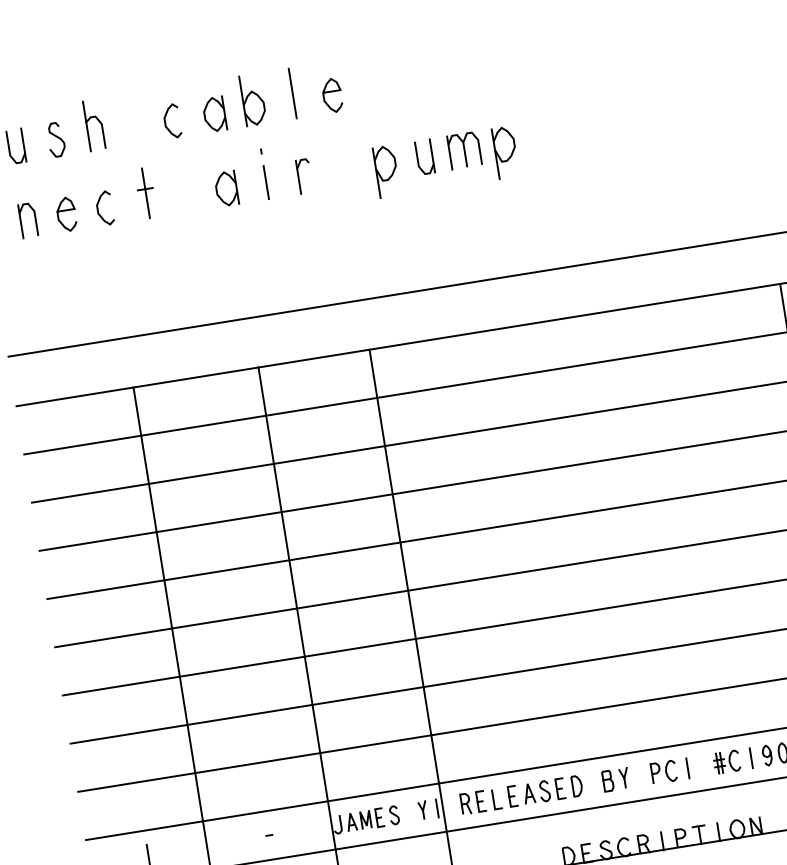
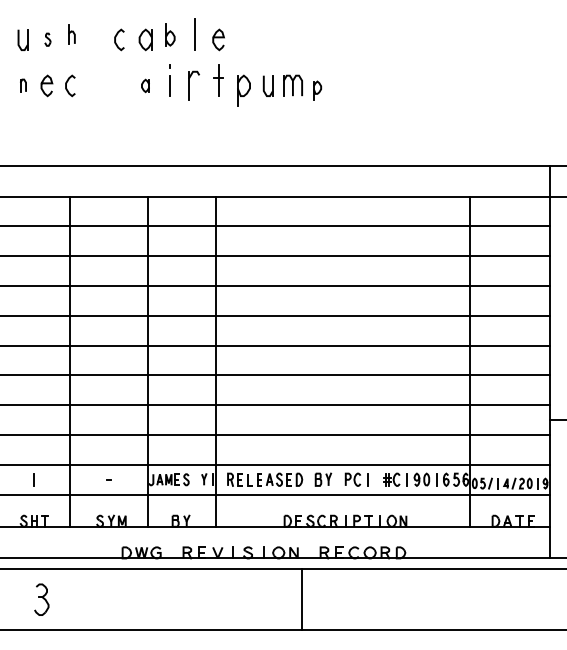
part: (253, 99) -> (170, 34), size x0.7
part: (93, 124) -> (71, 34), size x0.6
part: (55, 139) -> (47, 39), size x0.6
part: (505, 151) -> (317, 90), size x0.6
part: (303, 175) -> (193, 85), size x1.4
part: (226, 188) -> (145, 85), size x0.6
part: (145, 192) -> (218, 80), moved
part: (28, 219) -> (23, 85), size x0.6

